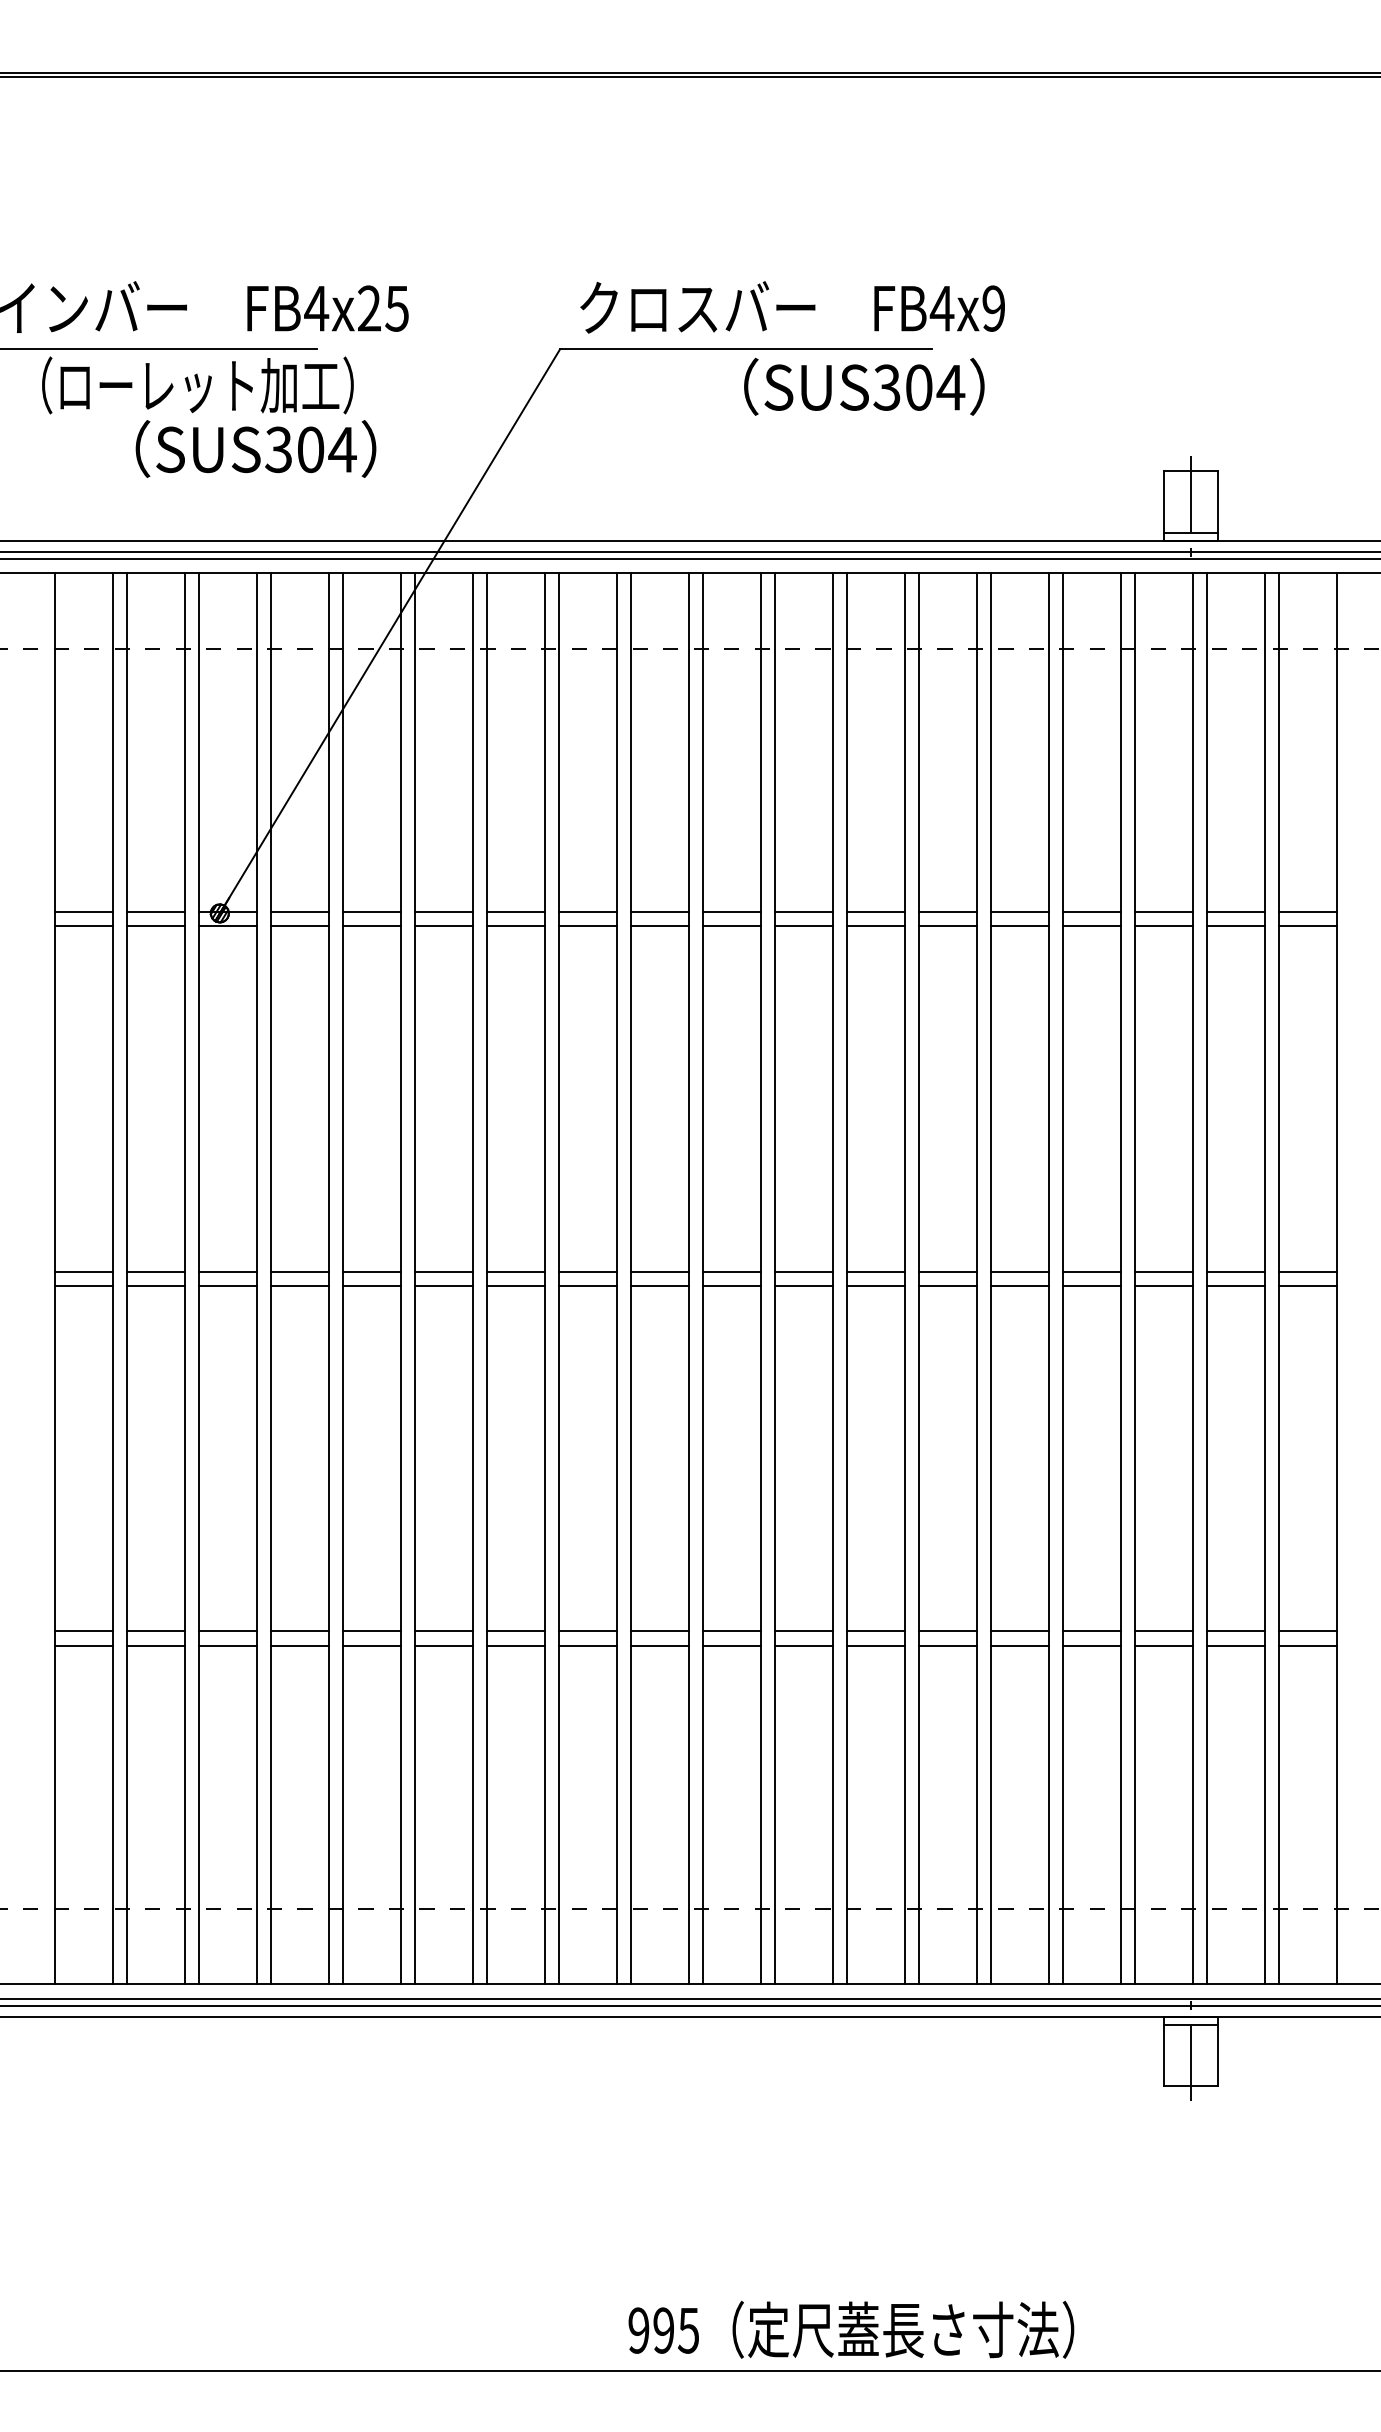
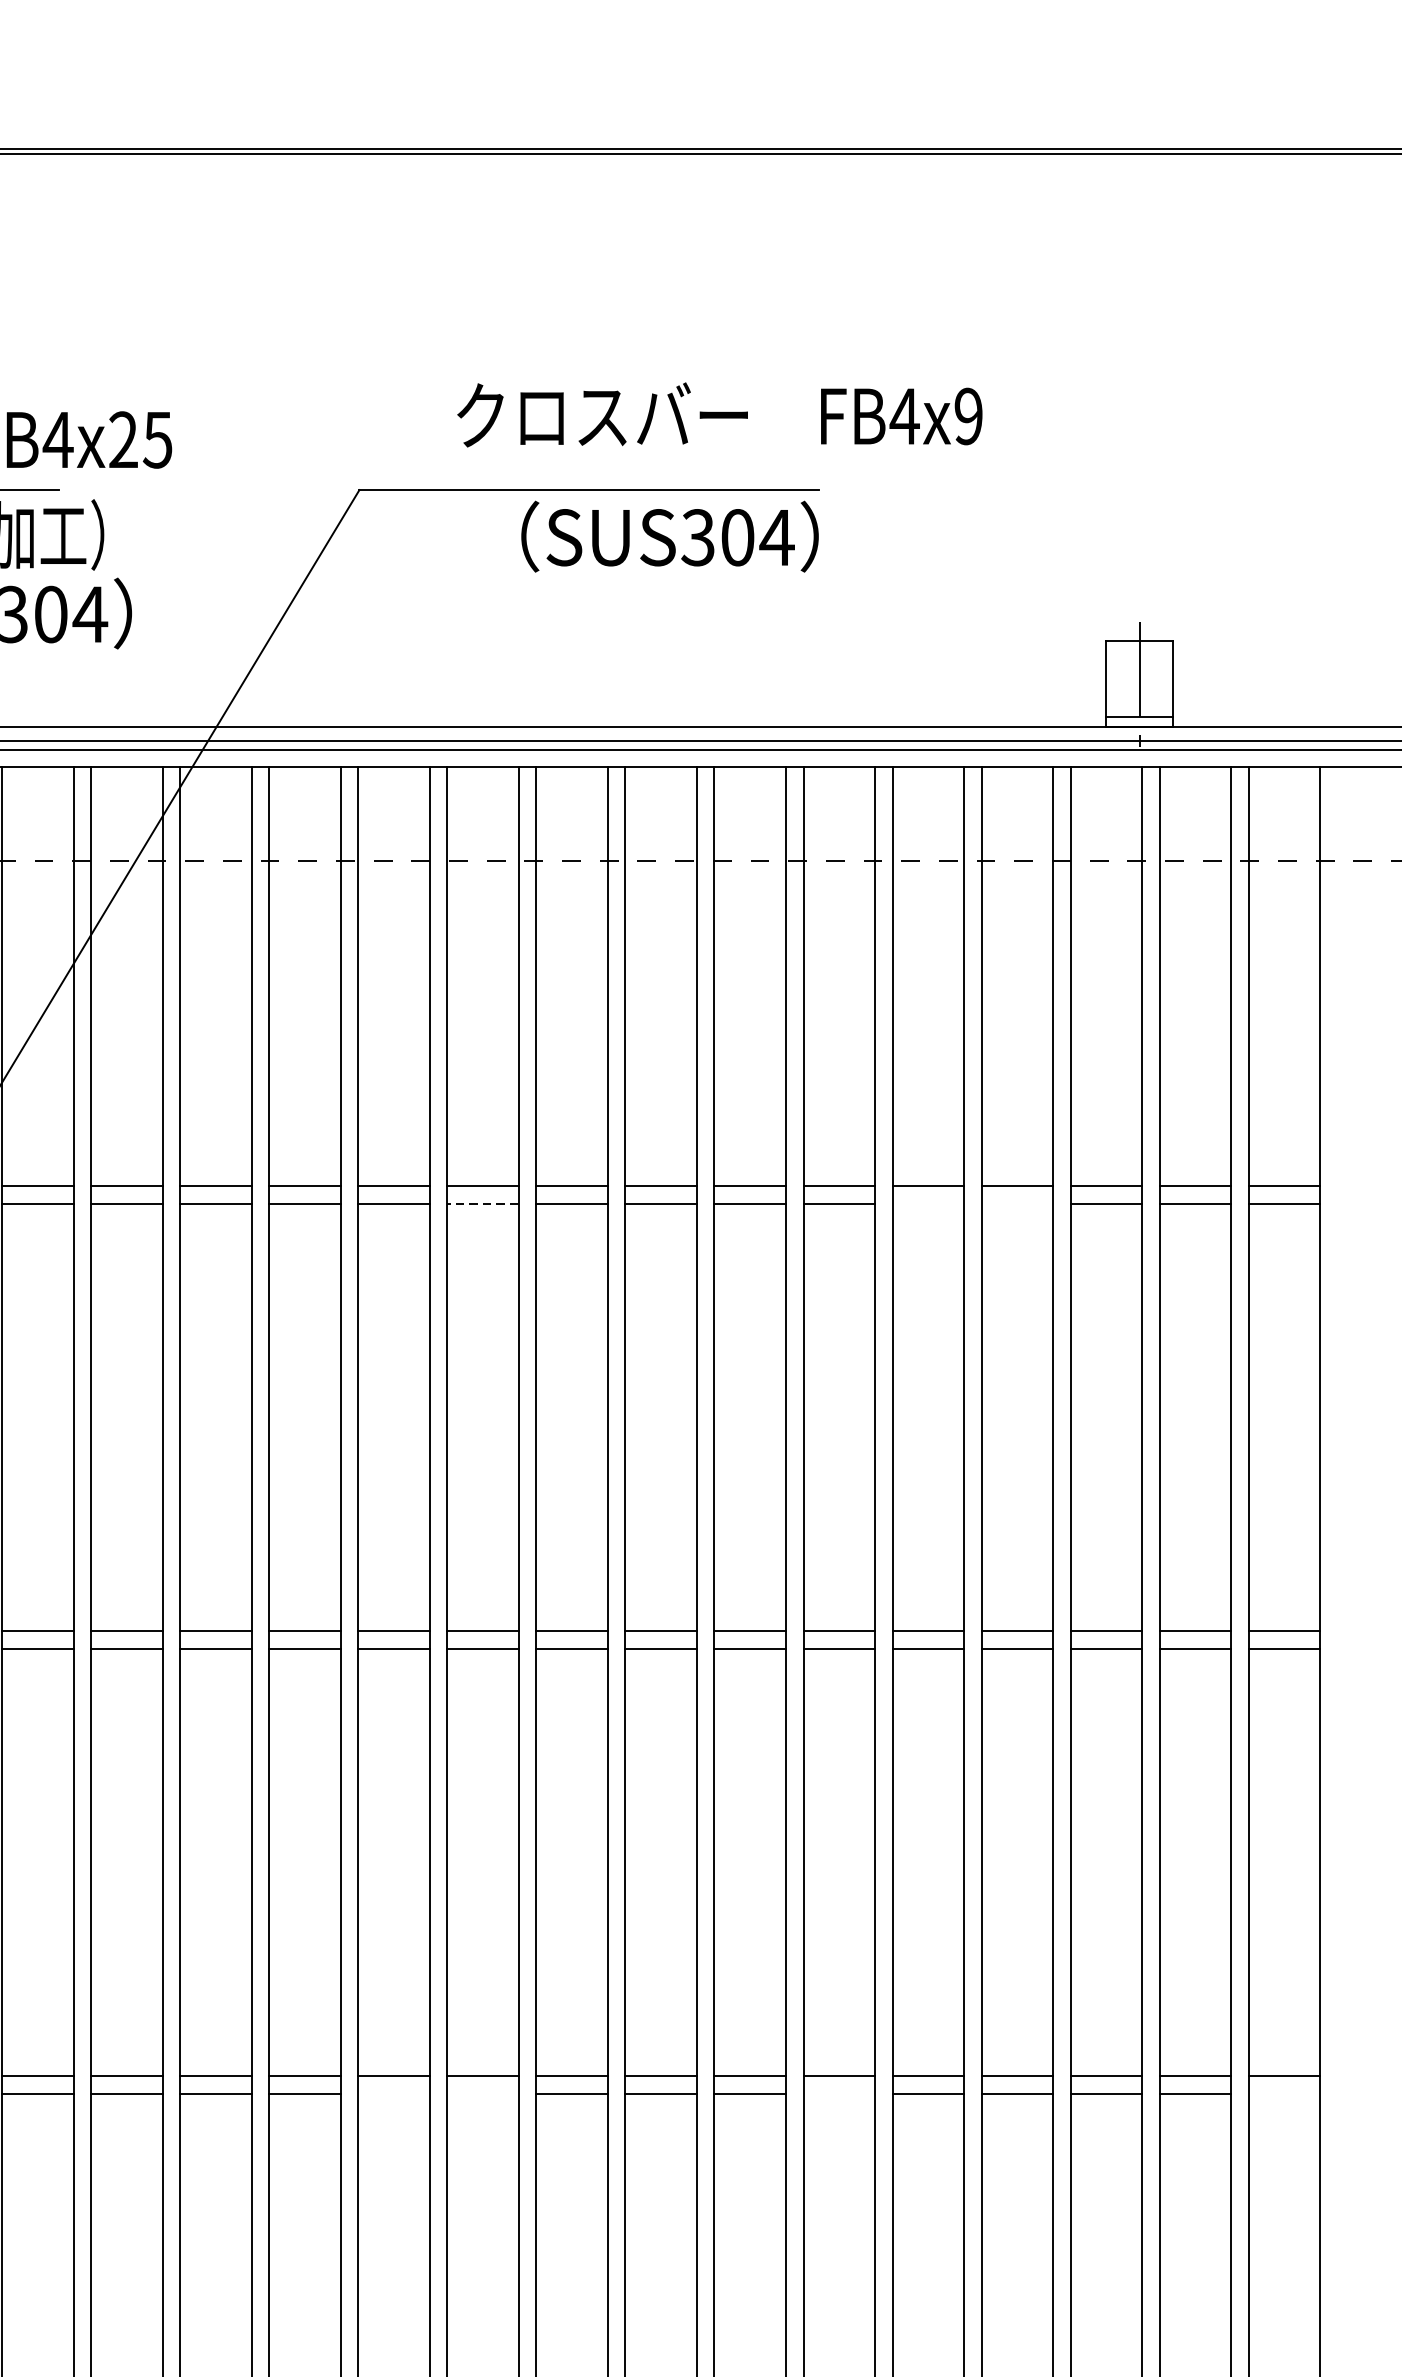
text: (792, 307) -> (719, 415), moved
text: (864, 386) -> (670, 536), moved
line: (660, 926) -> (483, 1204), solid -> dashed
line: (1019, 926) -> (927, 1204), removed
line: (1091, 926) -> (1016, 1204), removed
line: (587, 1645) -> (393, 2093), removed
line: (659, 1645) -> (482, 2093), removed
line: (947, 1645) -> (838, 2093), removed
line: (1307, 1645) -> (1283, 2093), removed

